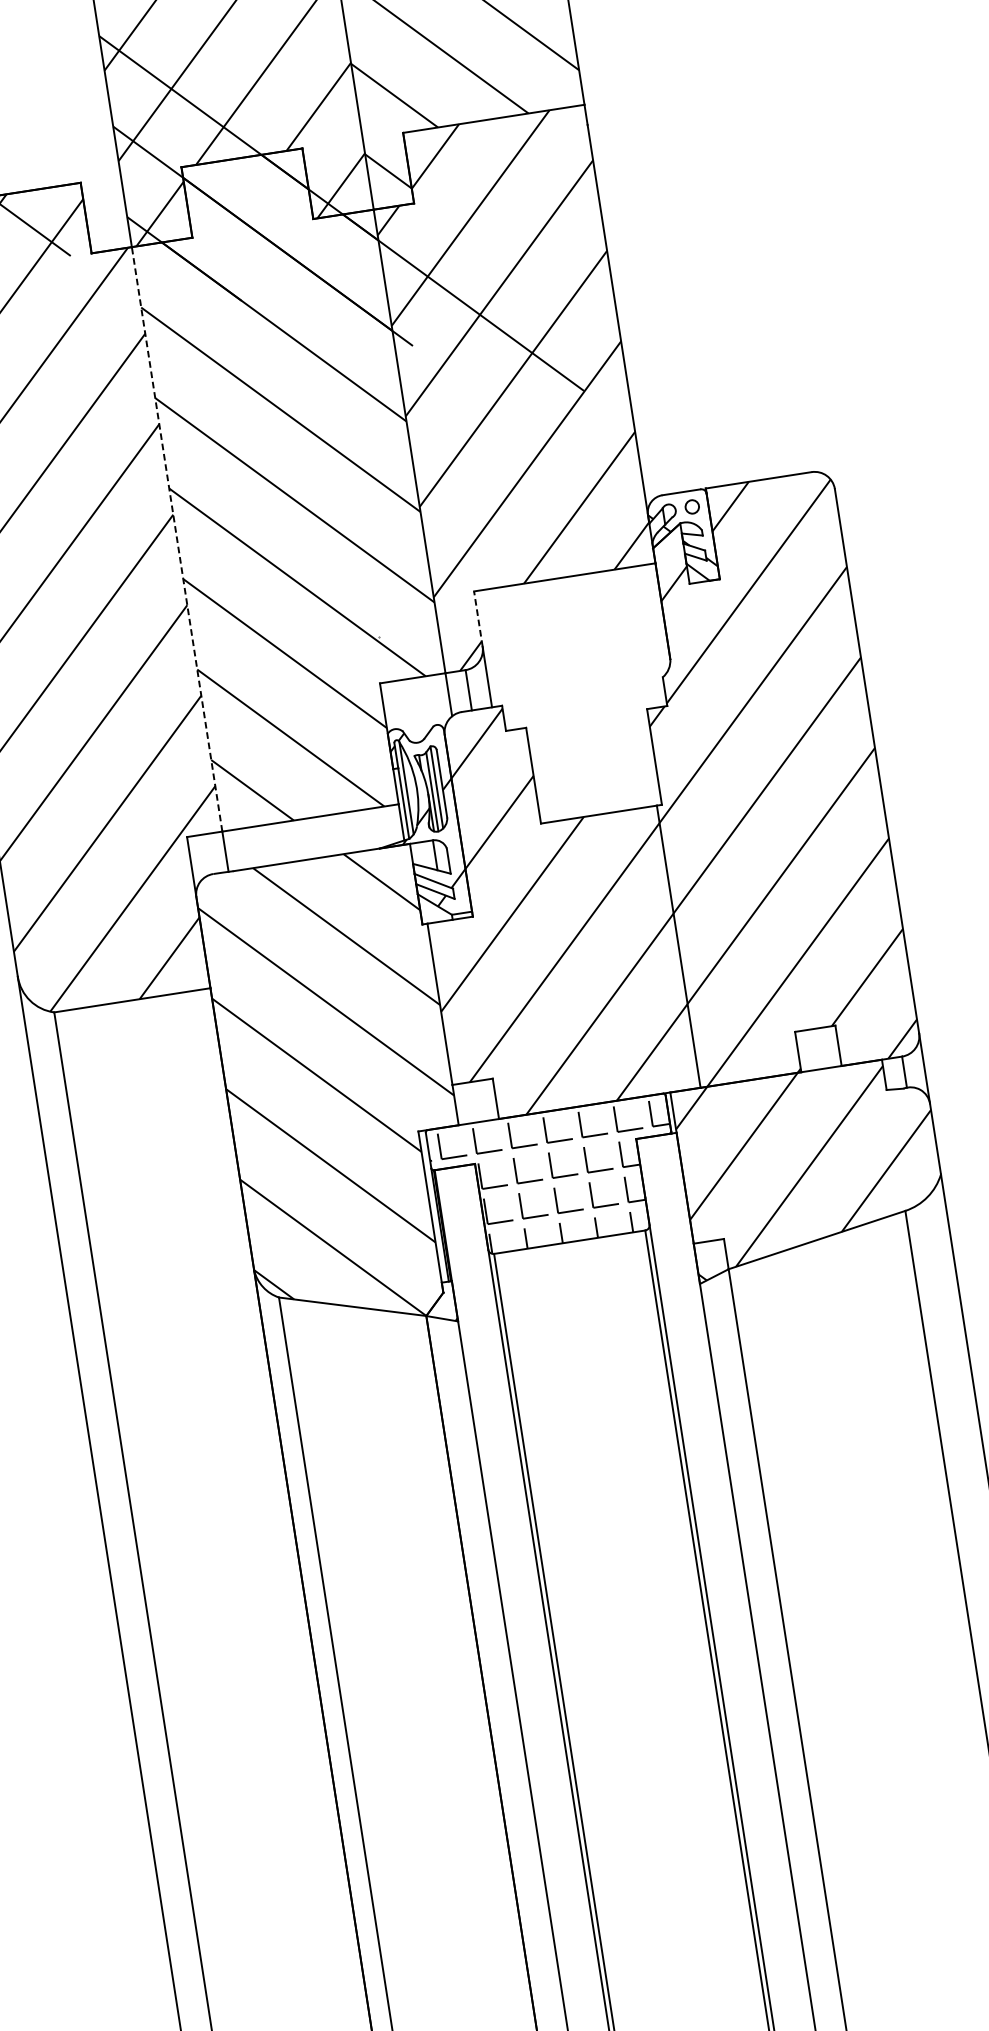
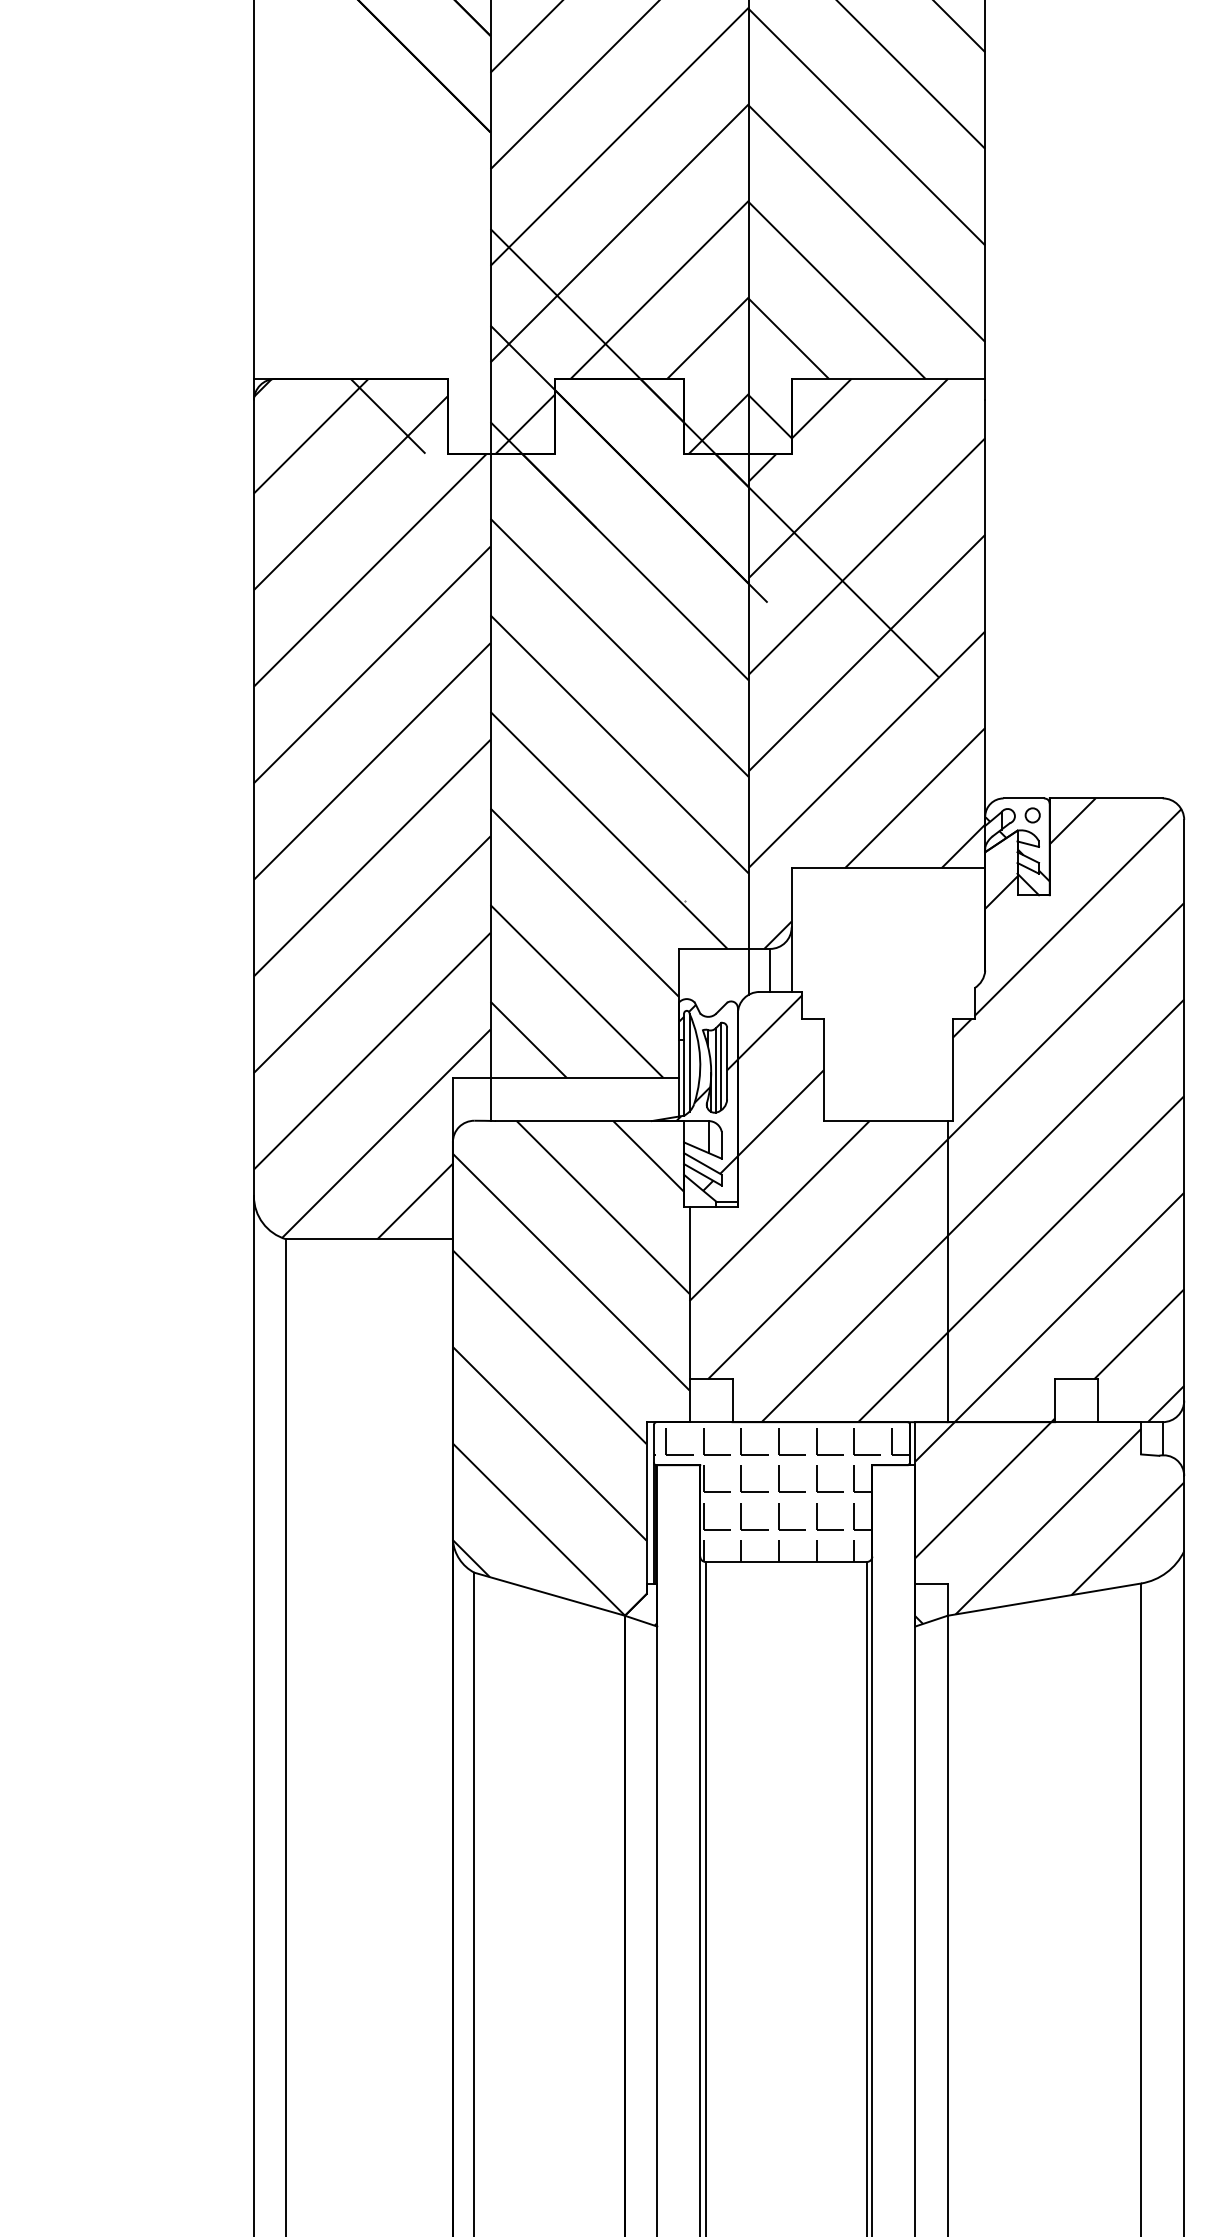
line: (177, 539) -> (490, 766), dashed -> solid
line: (478, 618) -> (791, 897), dashed -> solid

